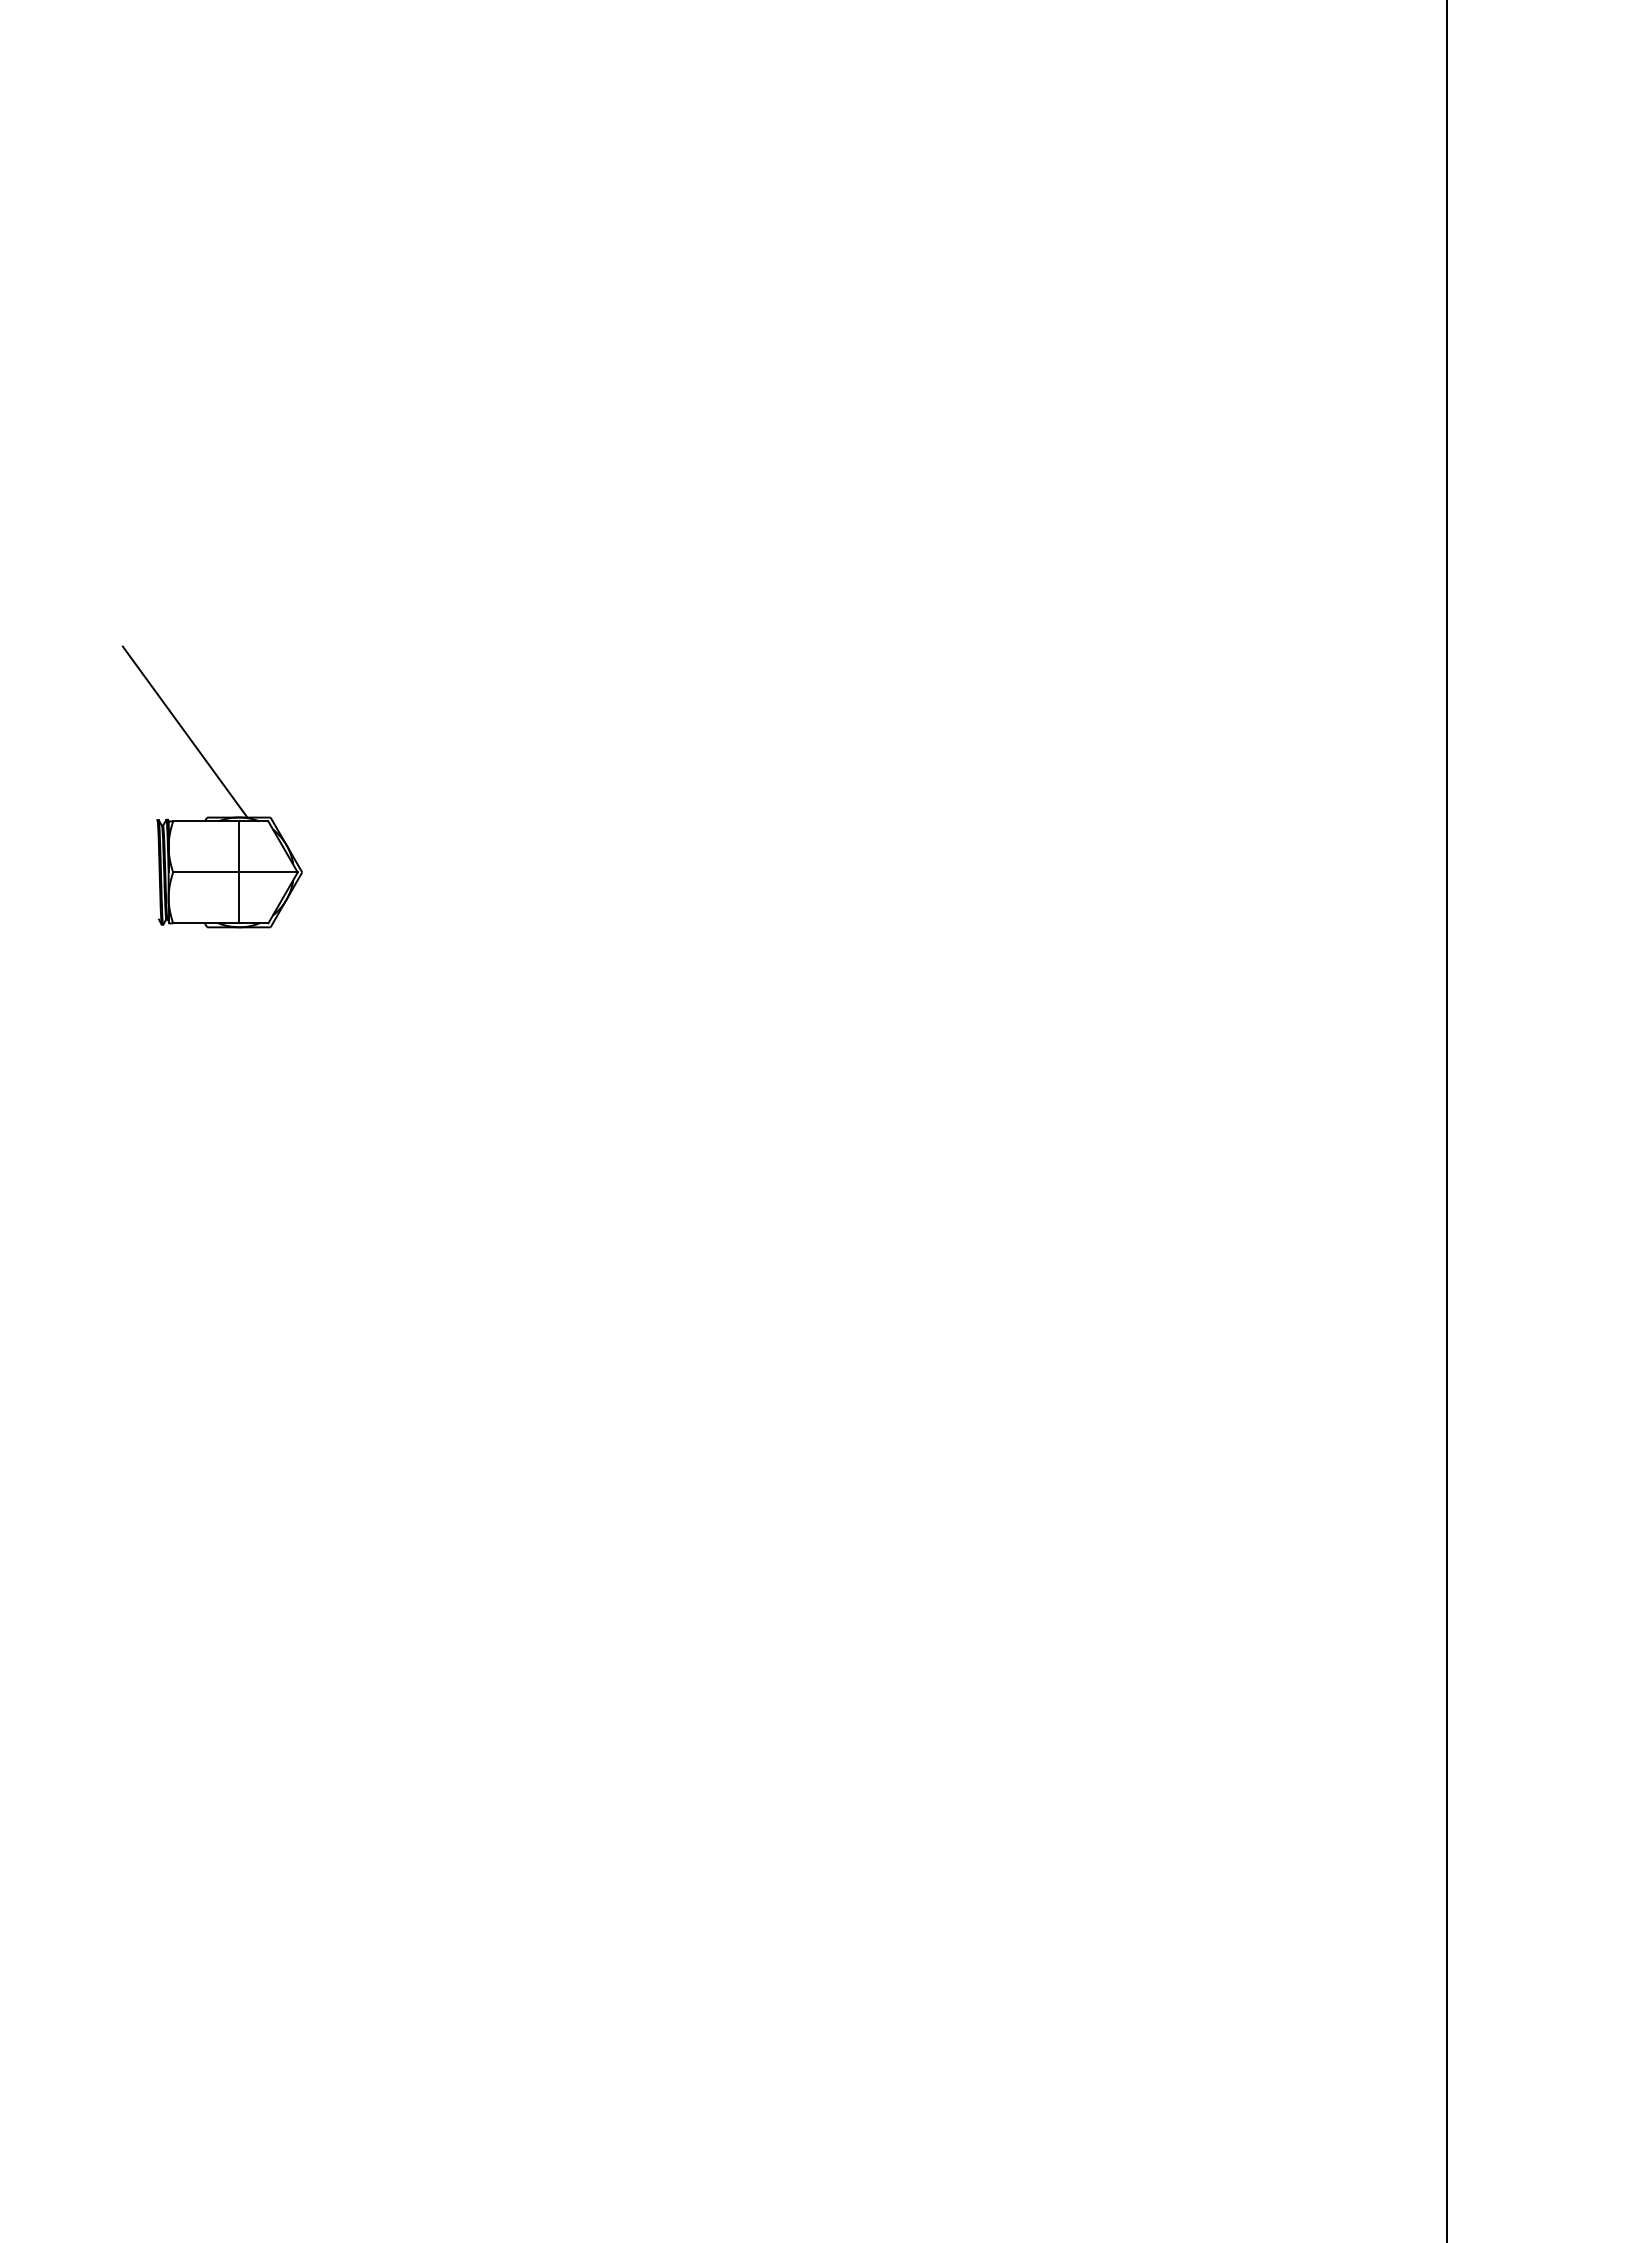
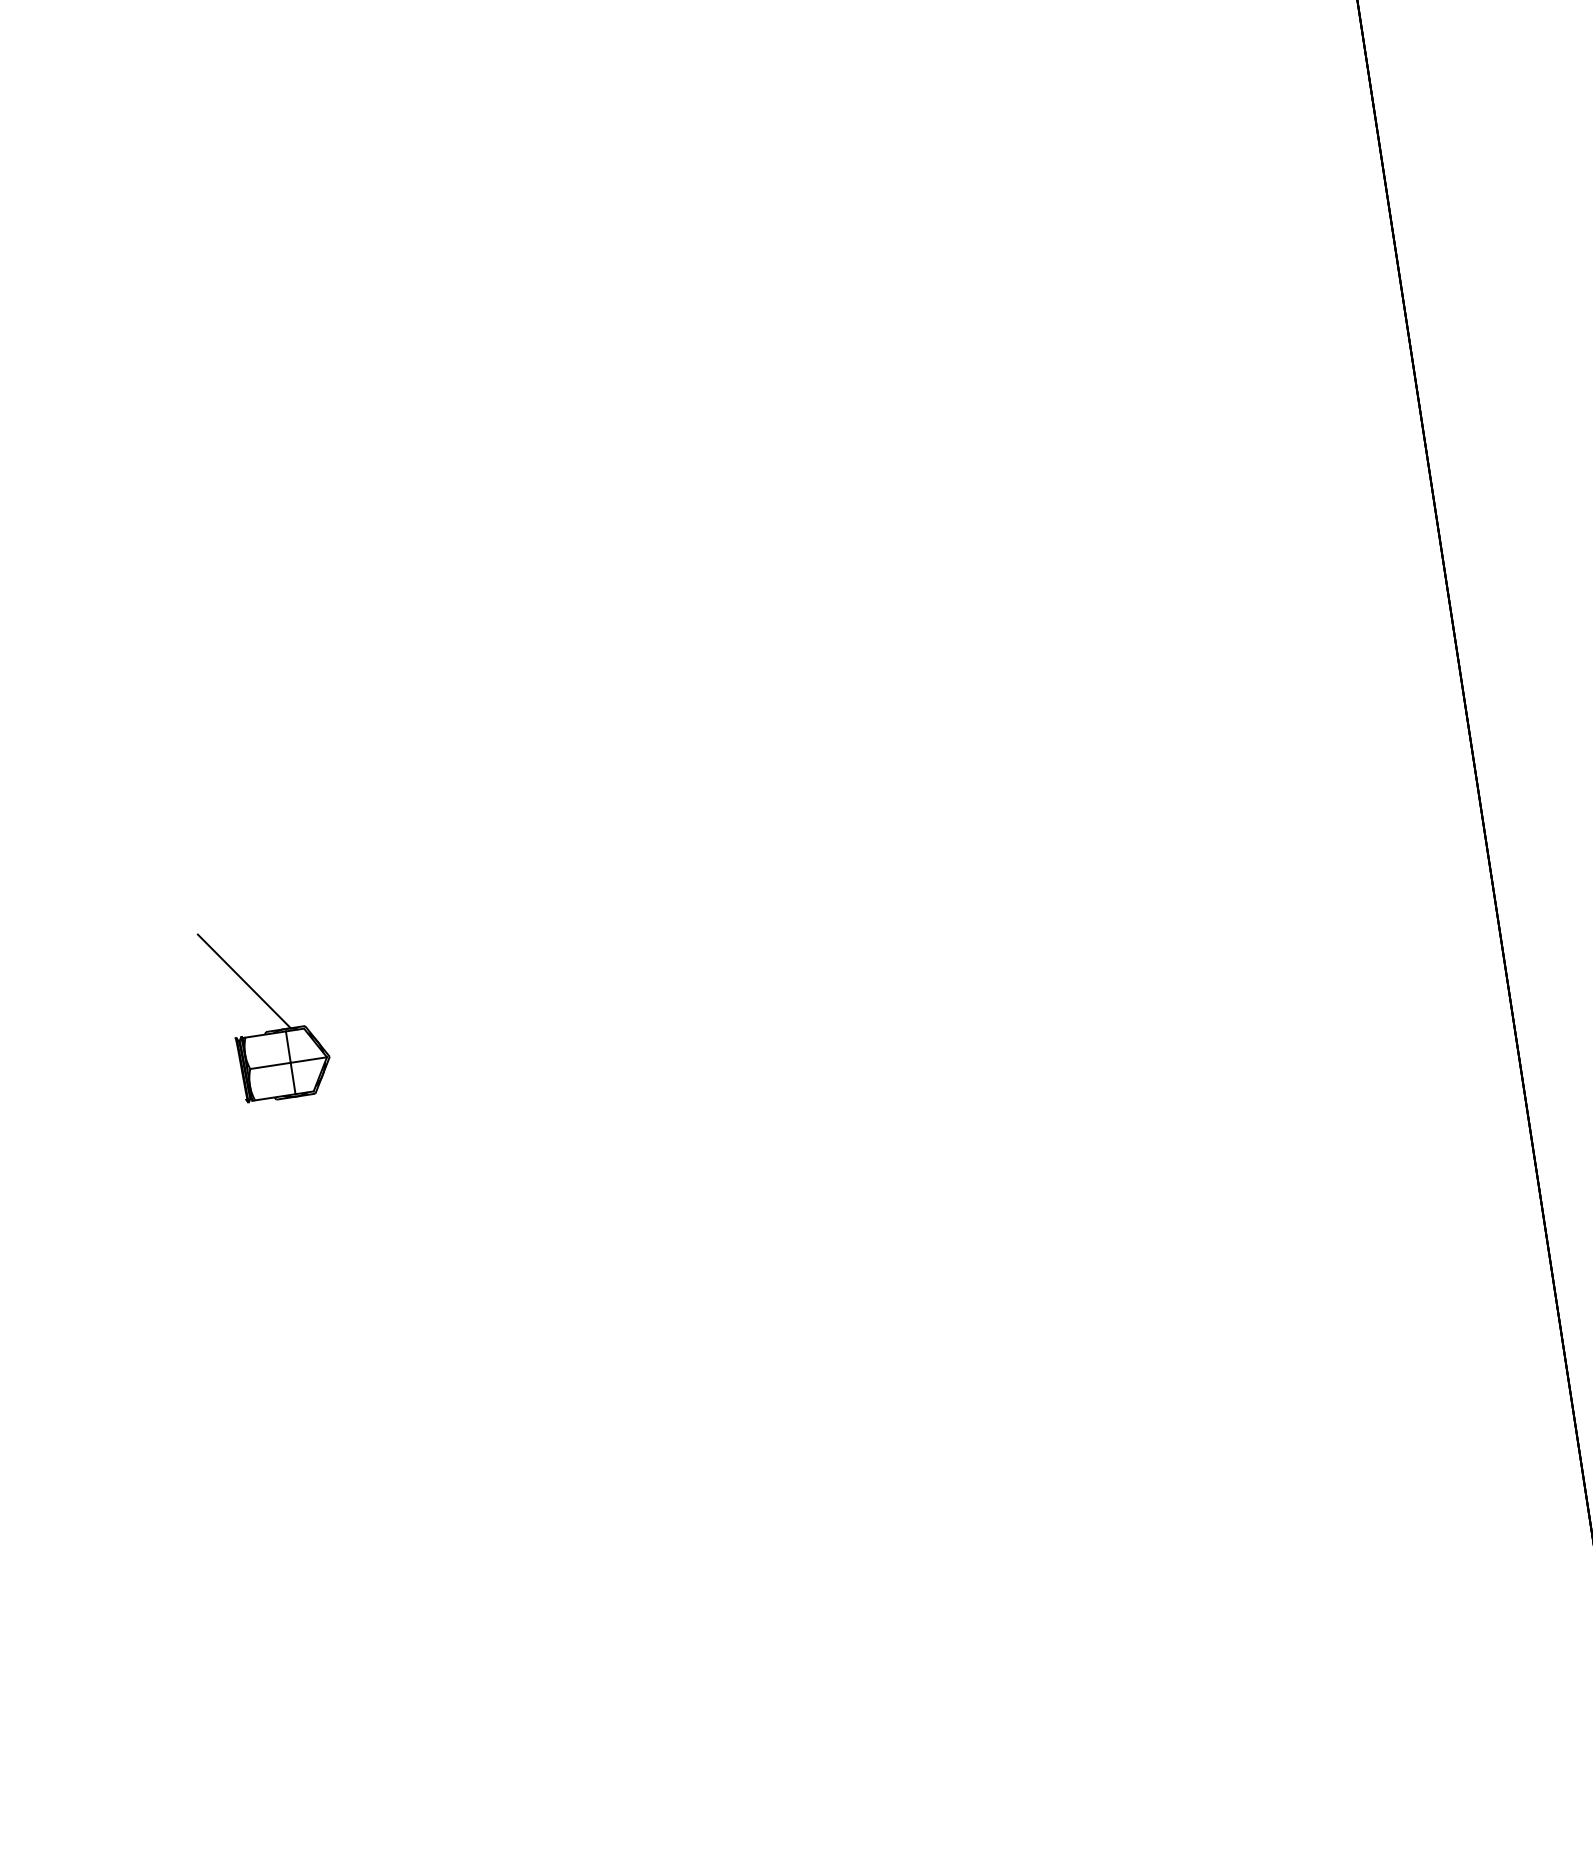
part: (212, 786) -> (266, 1012), size x0.62

